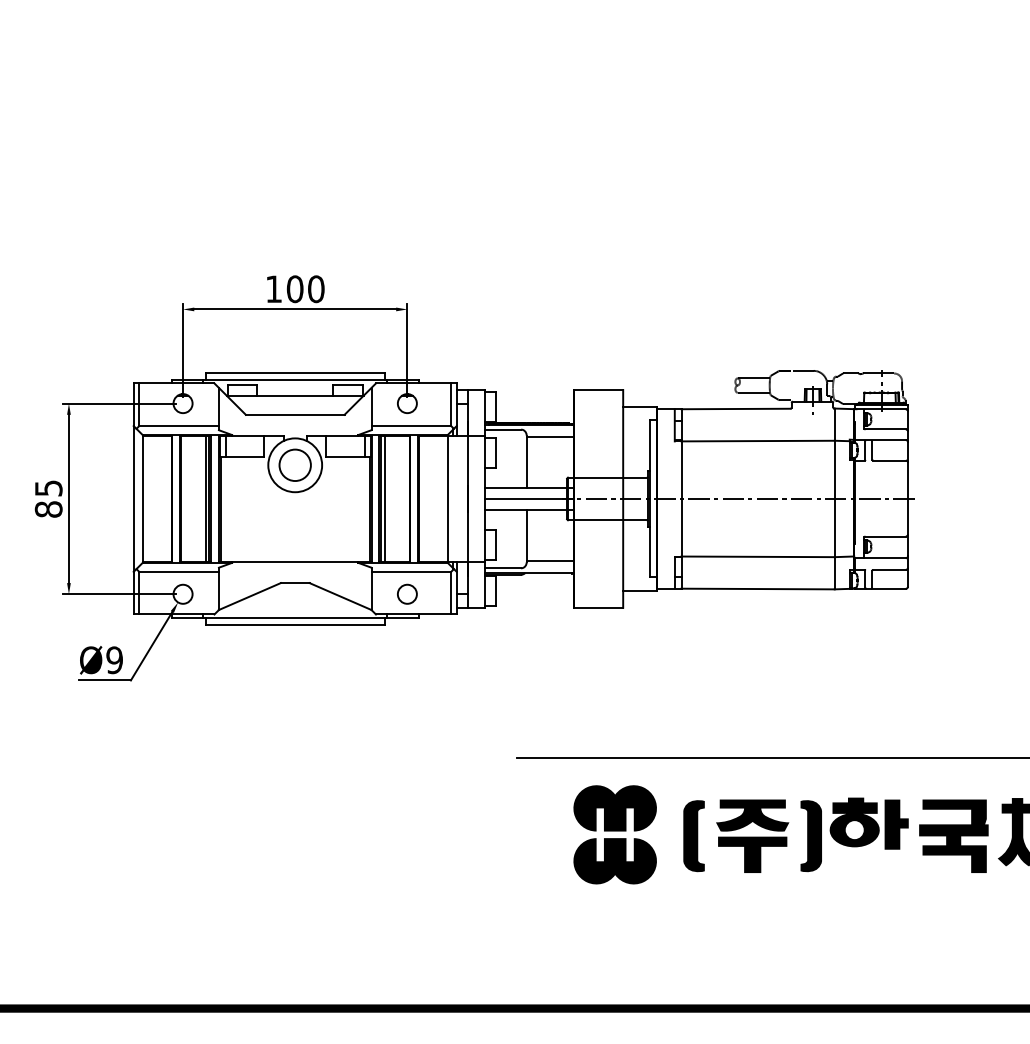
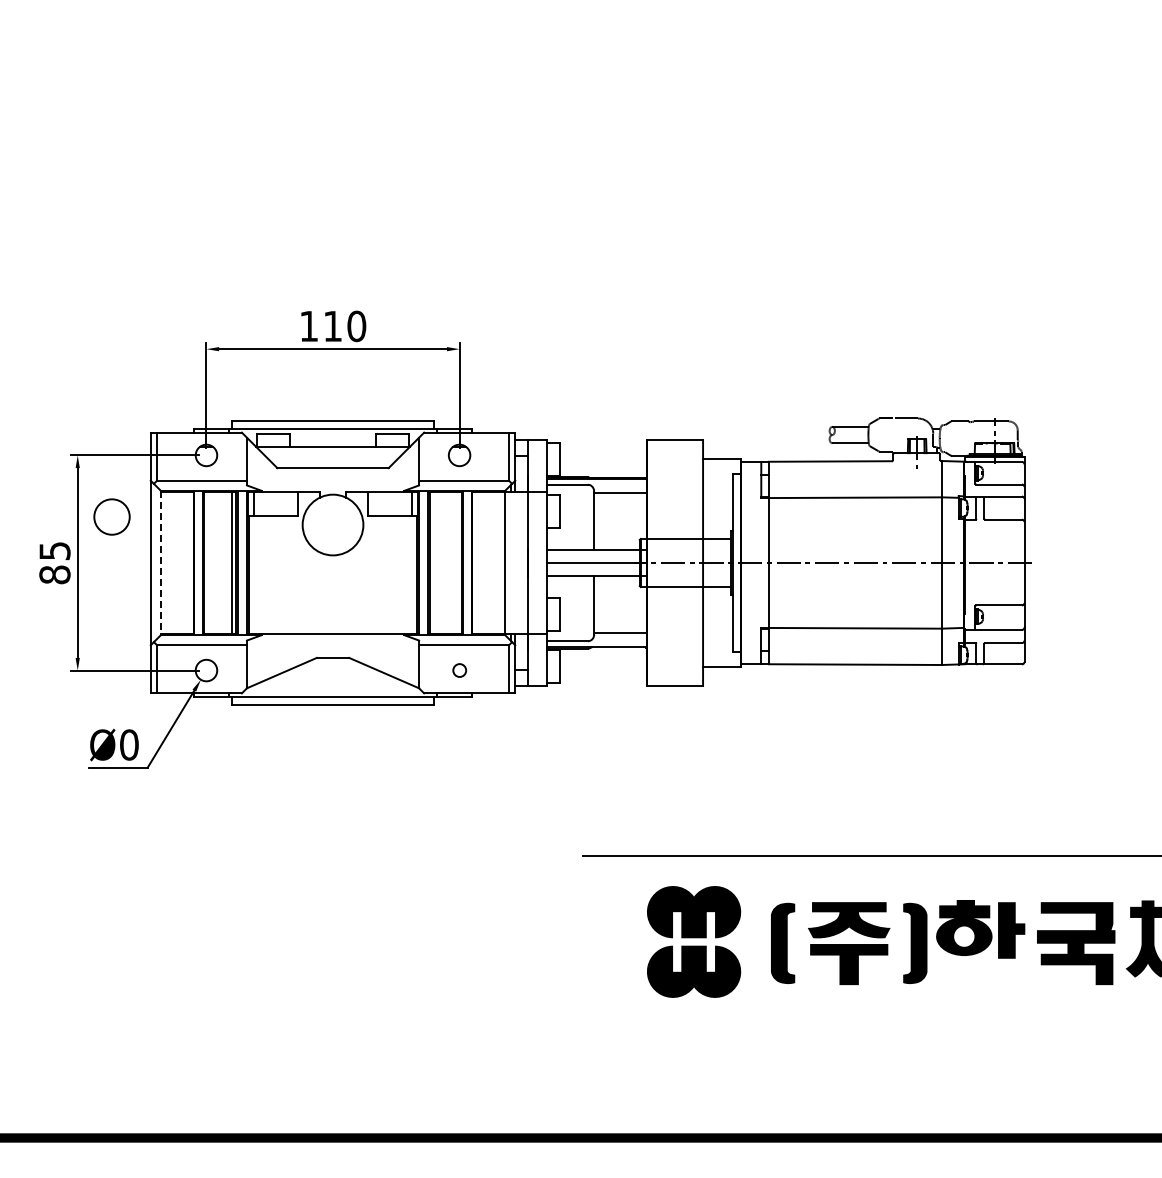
text: (294, 289) -> (332, 326), 100 -> 110
circle: (294, 464) -> (111, 516), moved
line: (385, 498) -> (434, 562), removed
line: (142, 499) -> (160, 563), solid -> dashed
circle: (407, 594) -> (459, 670), size x0.6
text: (113, 659) -> (128, 744), Ø9 -> Ø0

